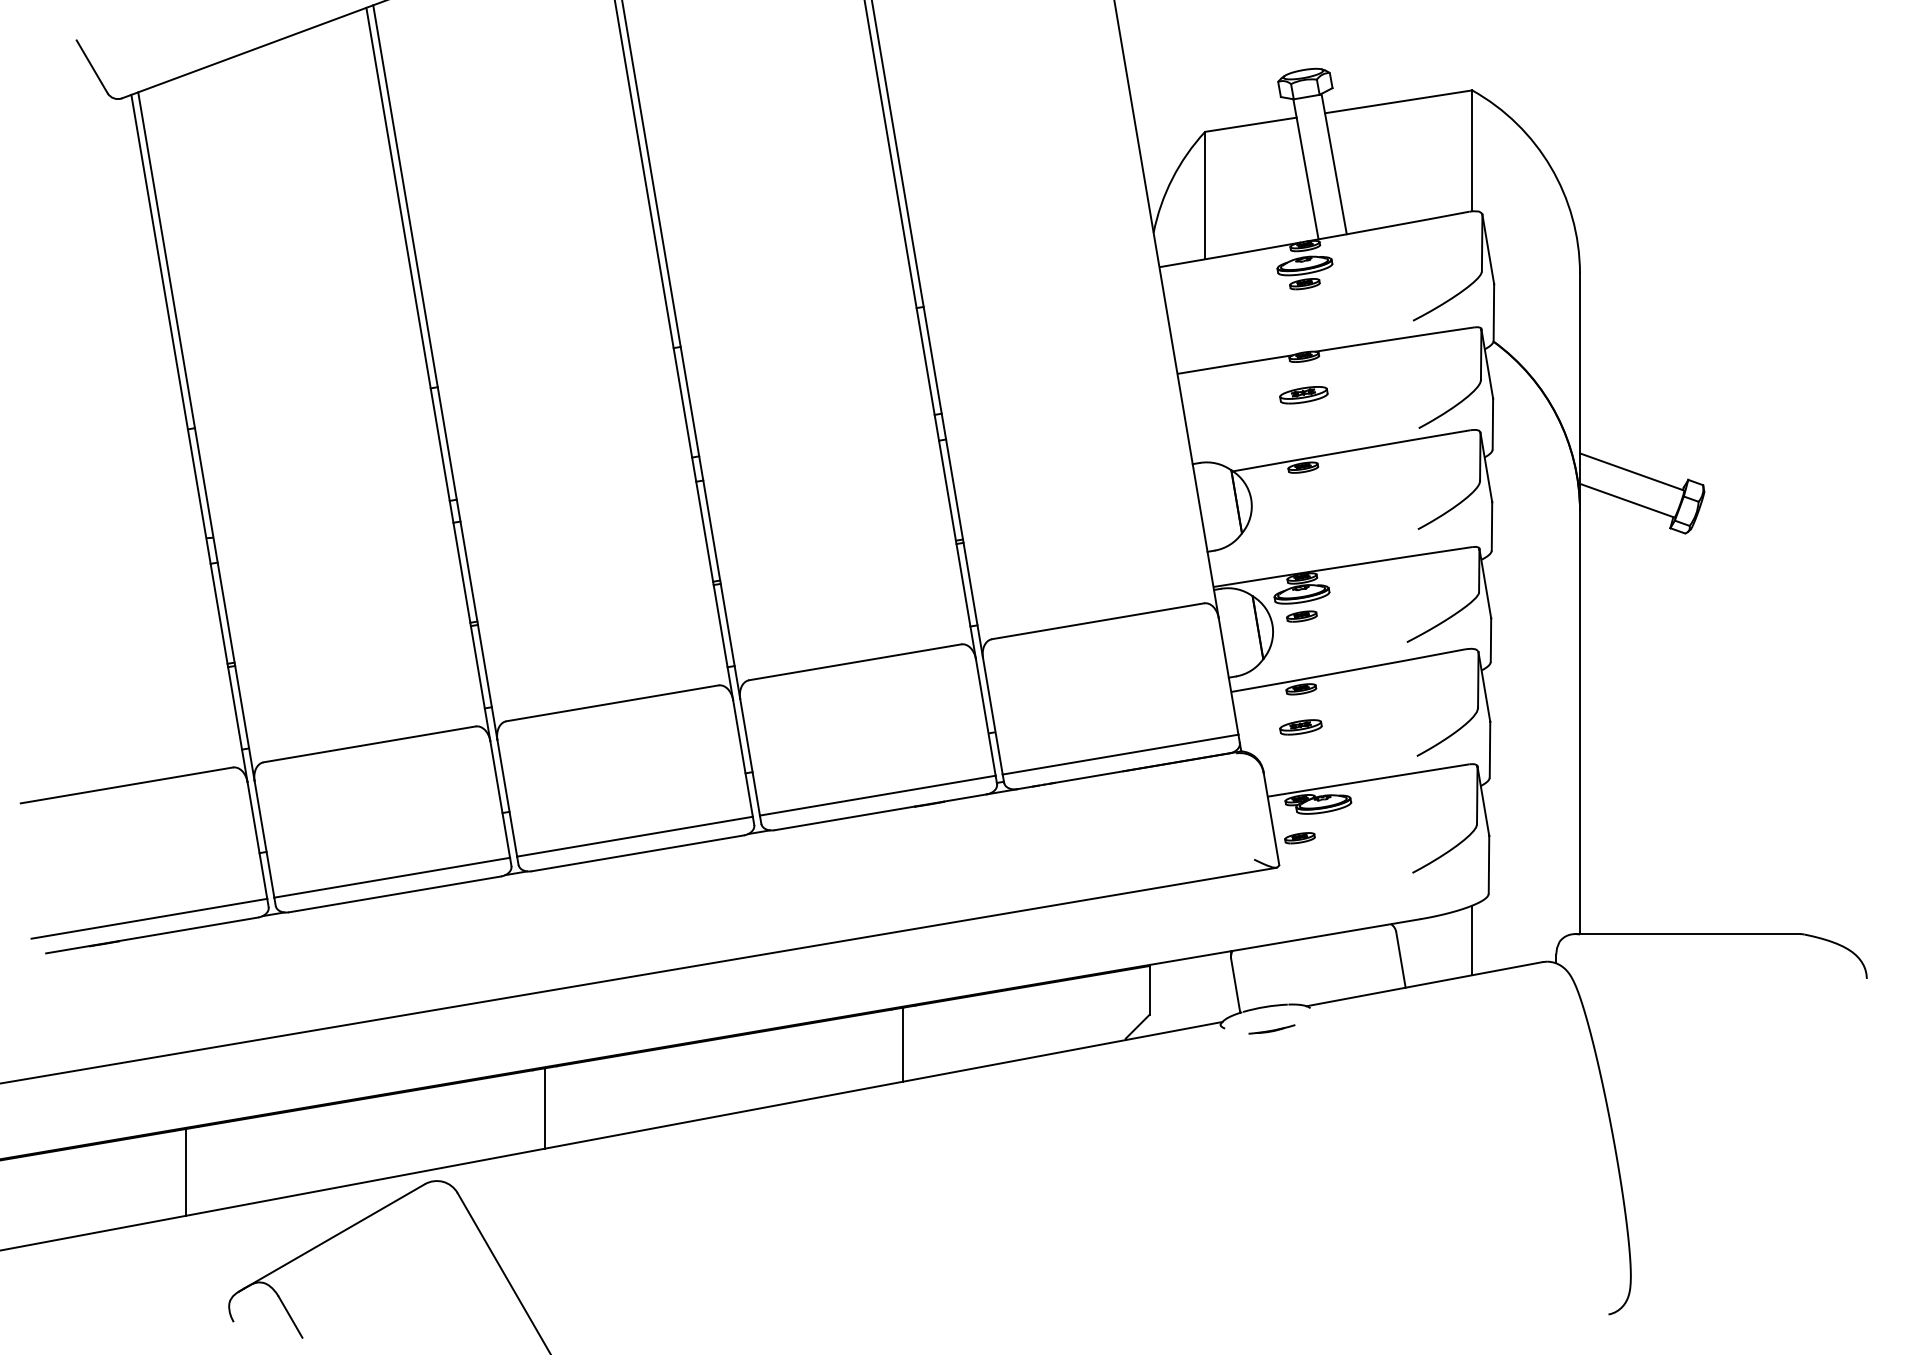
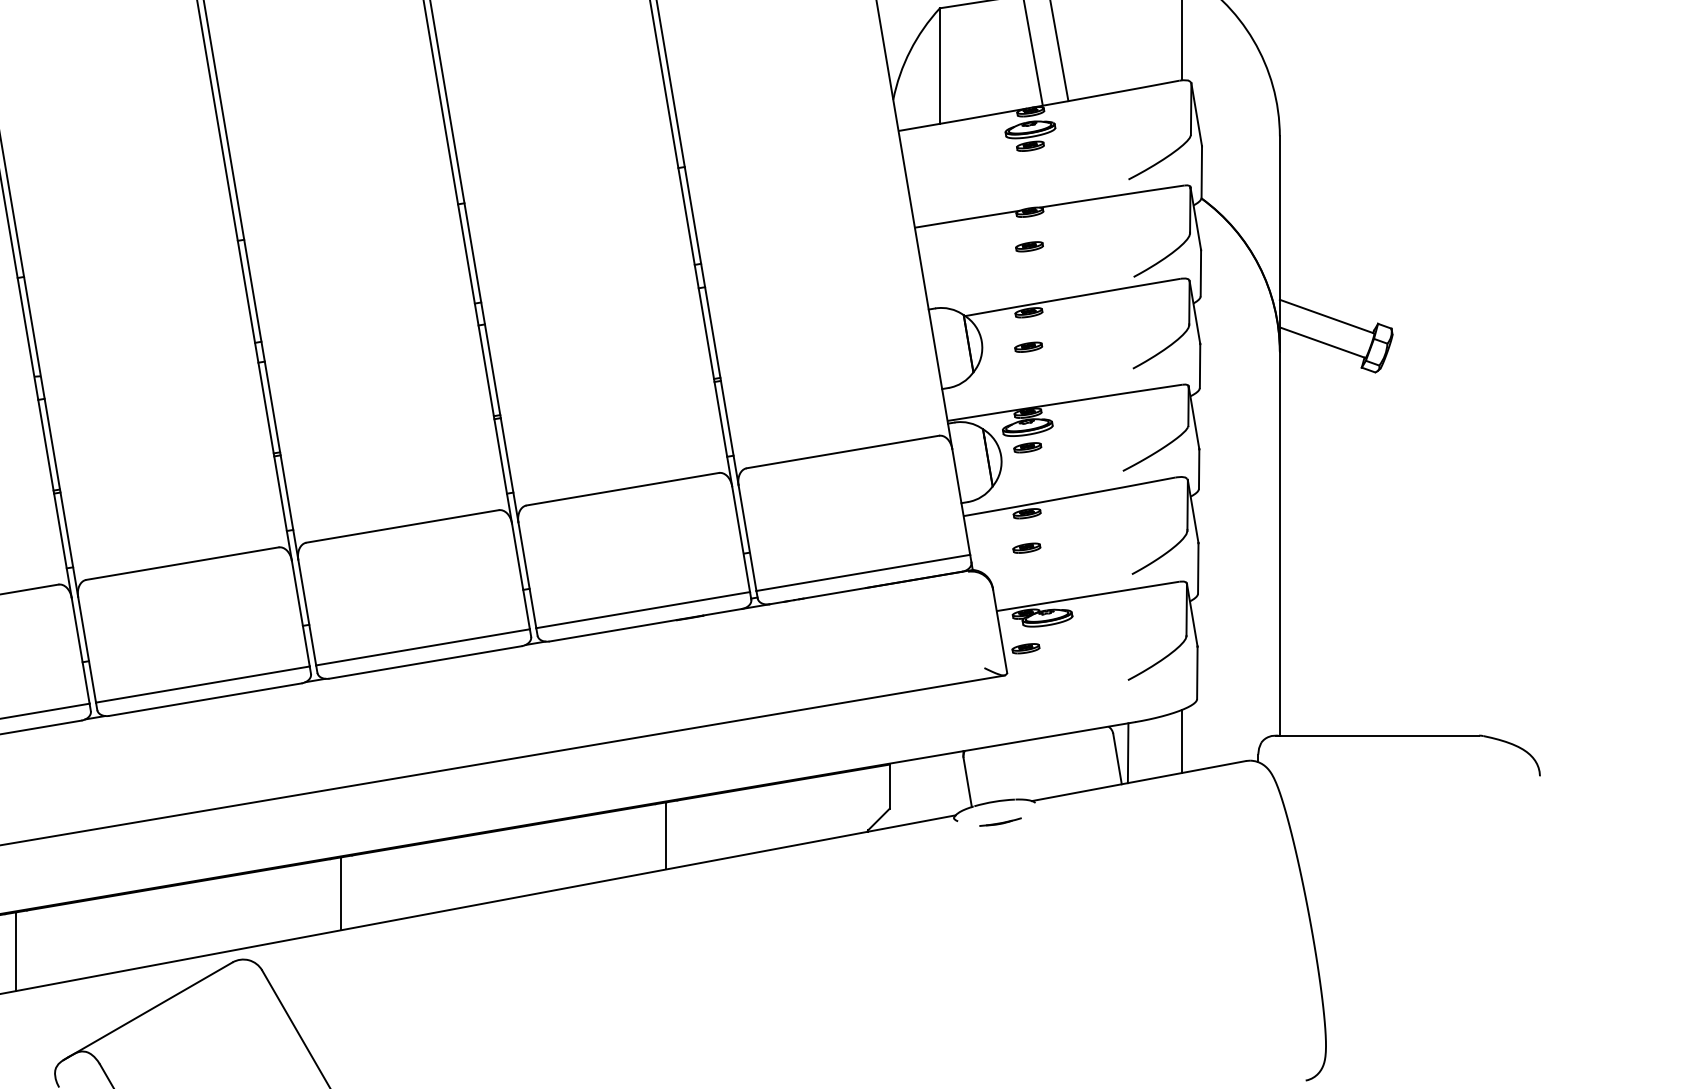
part: (1303, 394) -> (1029, 246), size x0.62
part: (1302, 505) -> (1028, 347), added
part: (1300, 727) -> (1026, 548), size x0.71
line: (1412, 953) -> (1127, 753), added

